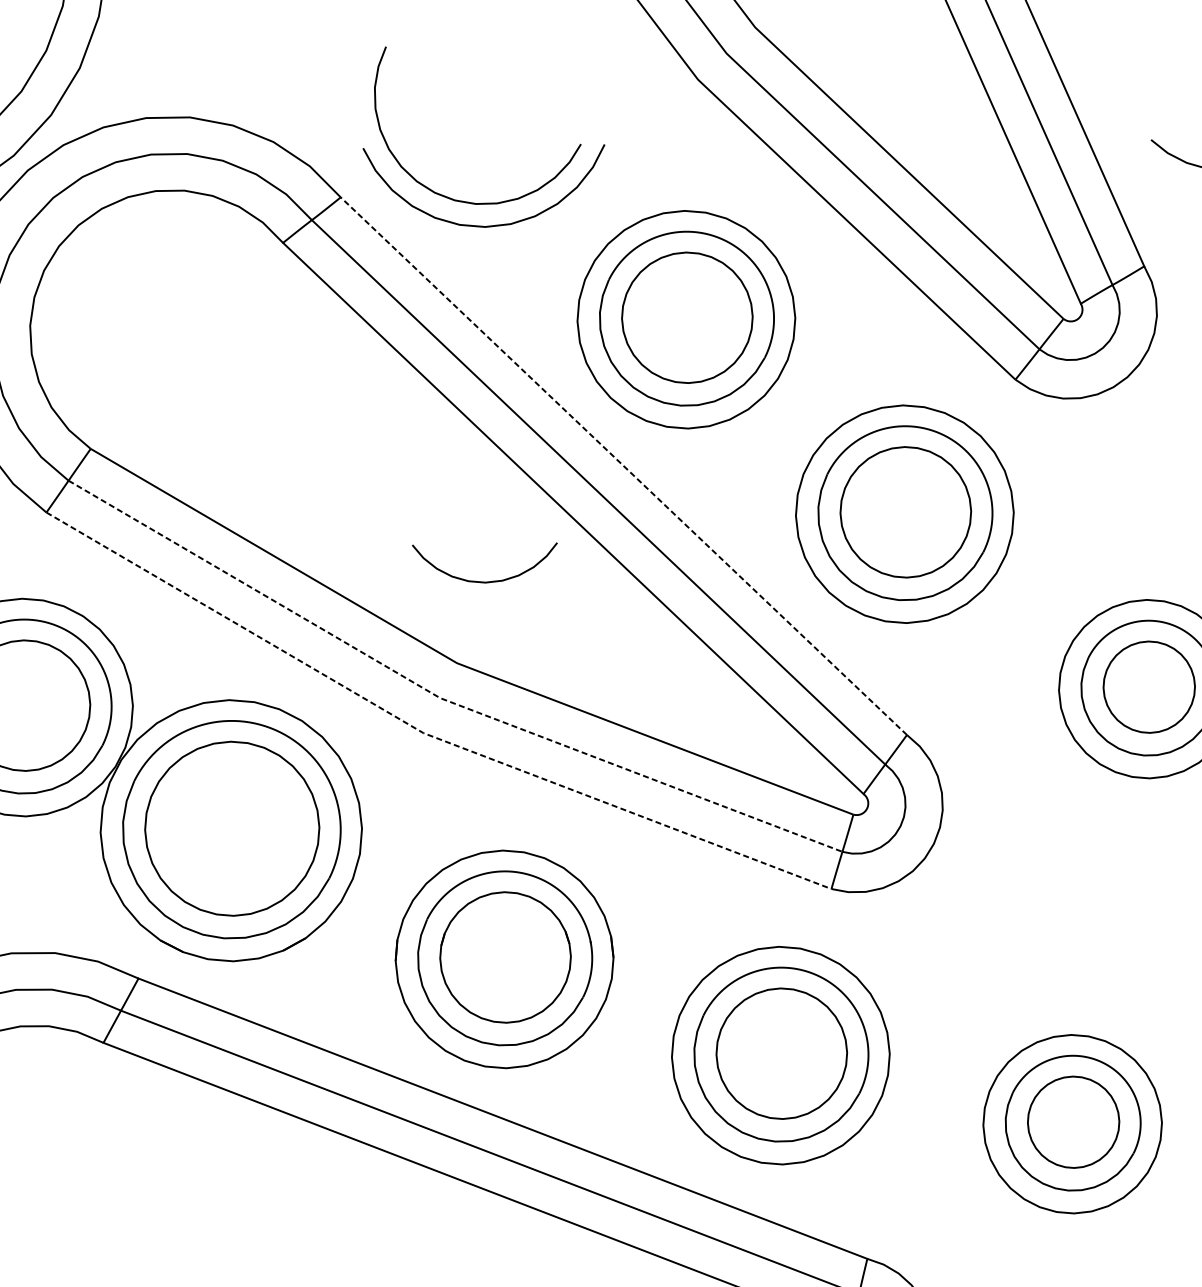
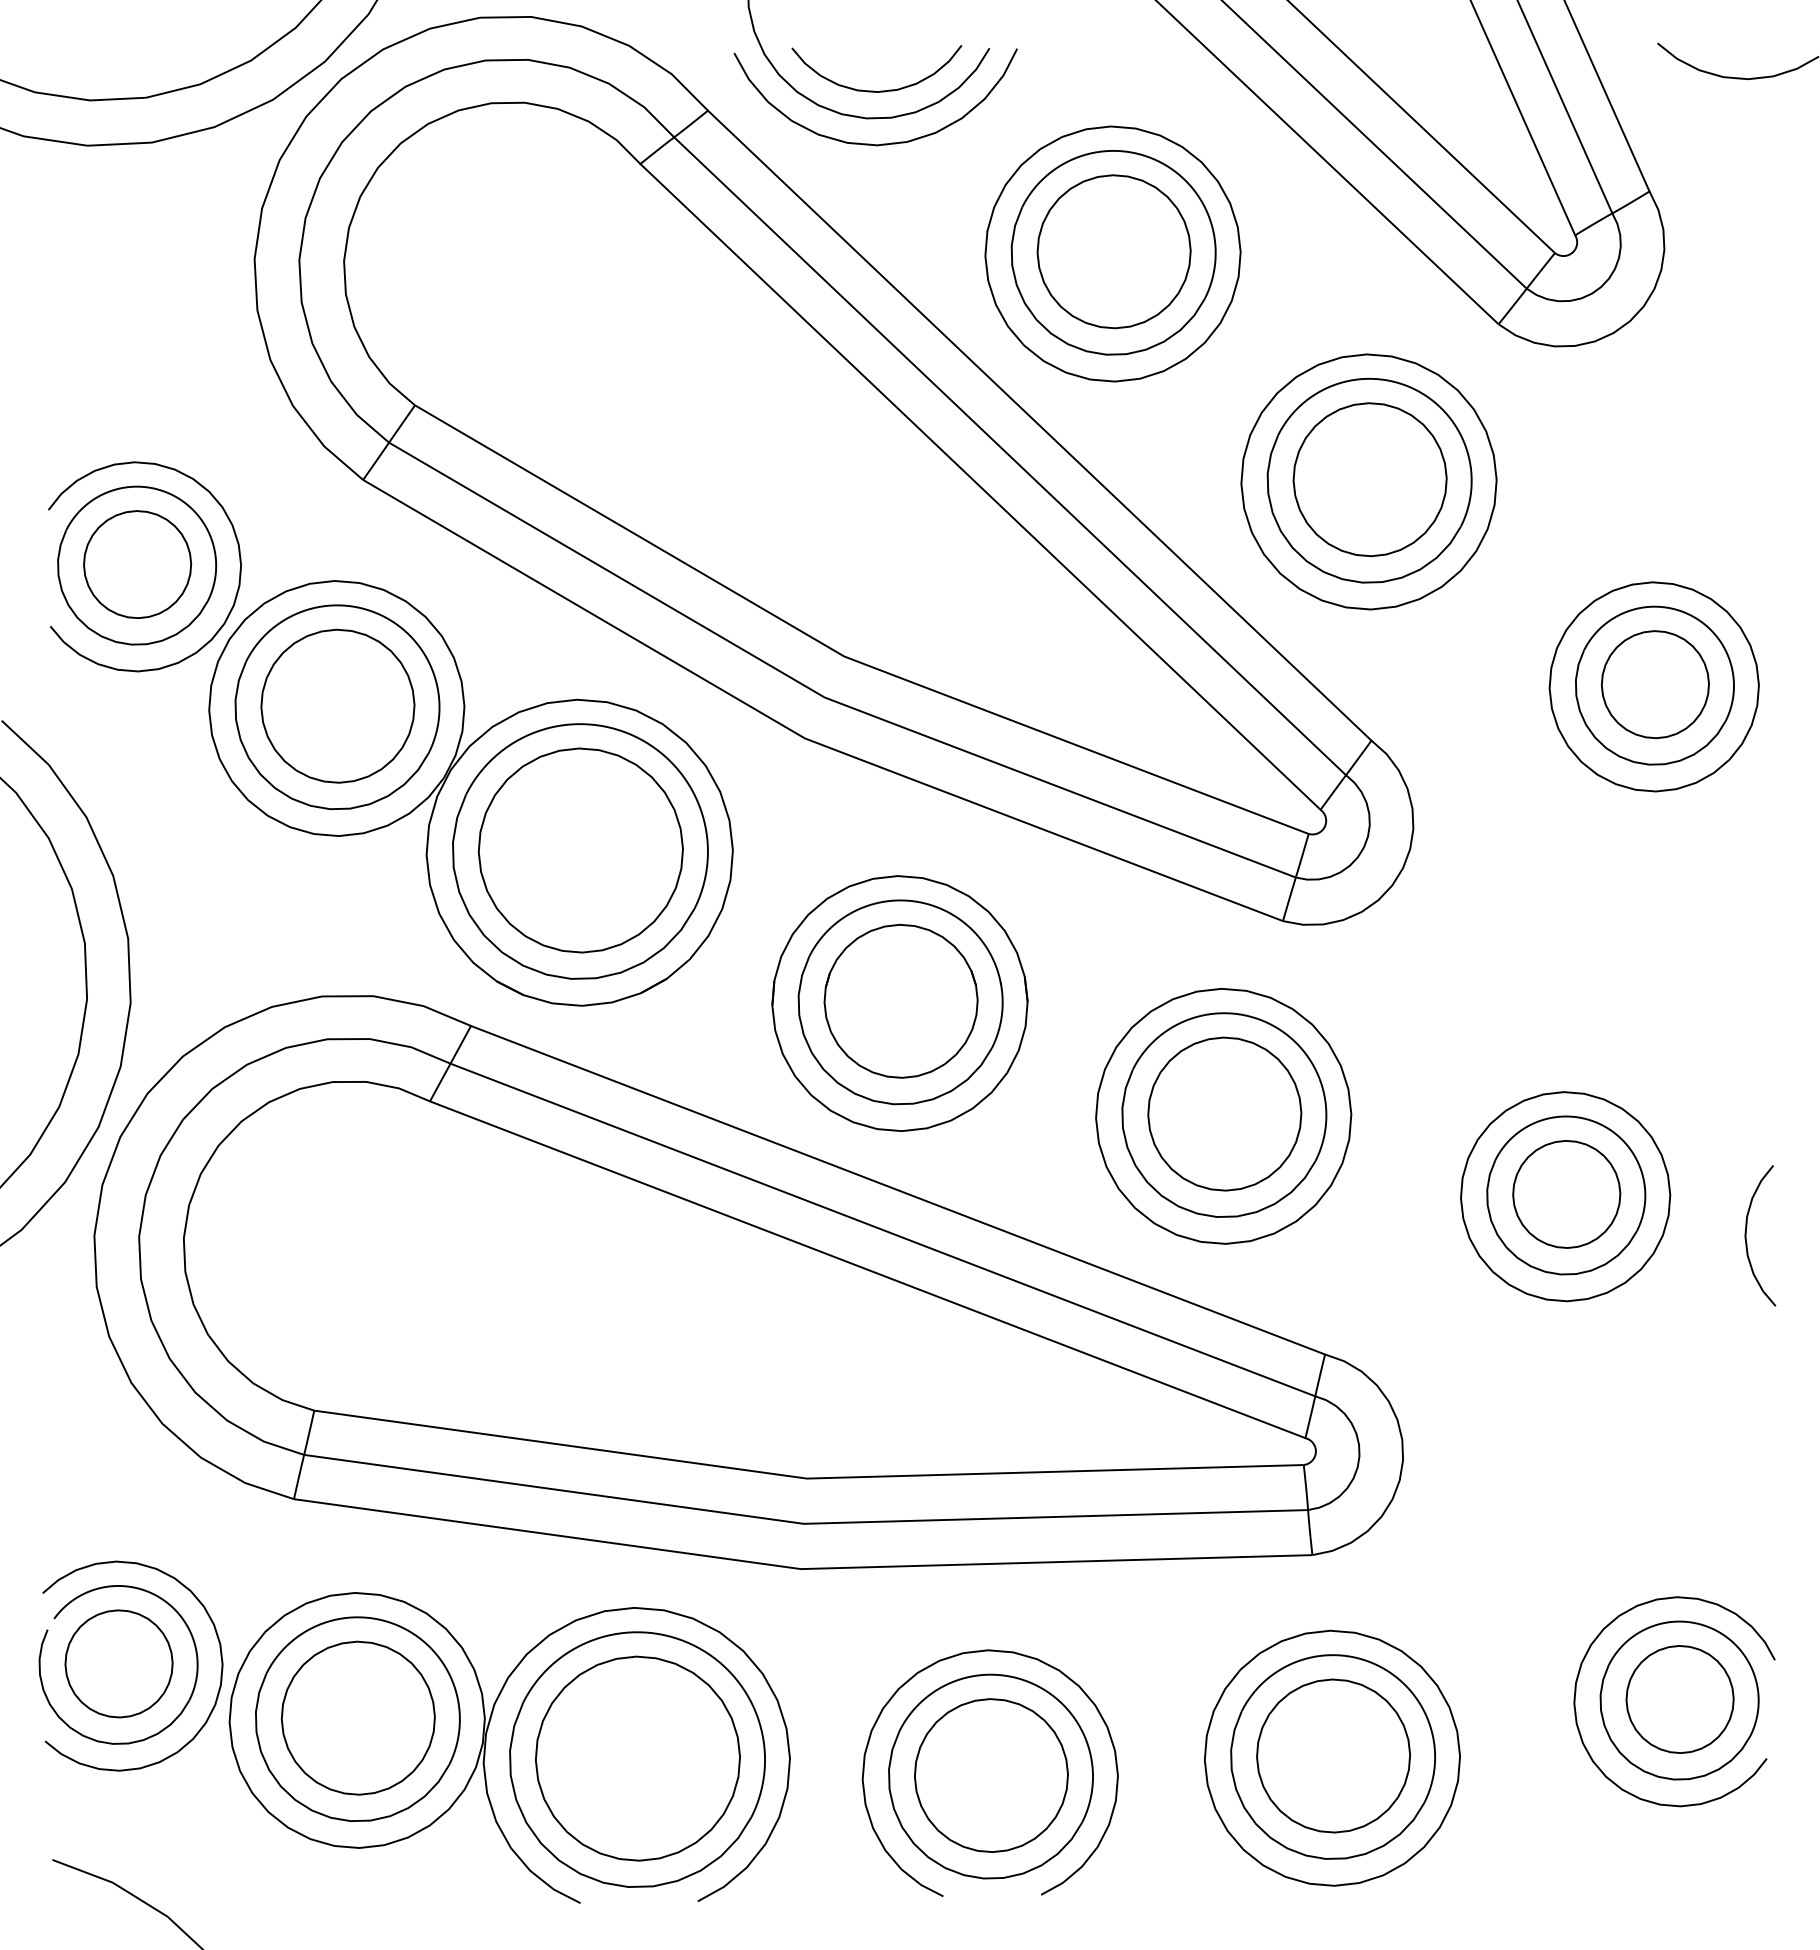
line: (623, 466) -> (1039, 425), dashed -> solid
curve: (482, 581) -> (874, 90), moved
line: (440, 698) -> (824, 697), dashed -> solid
line: (423, 733) -> (804, 738), dashed -> solid

